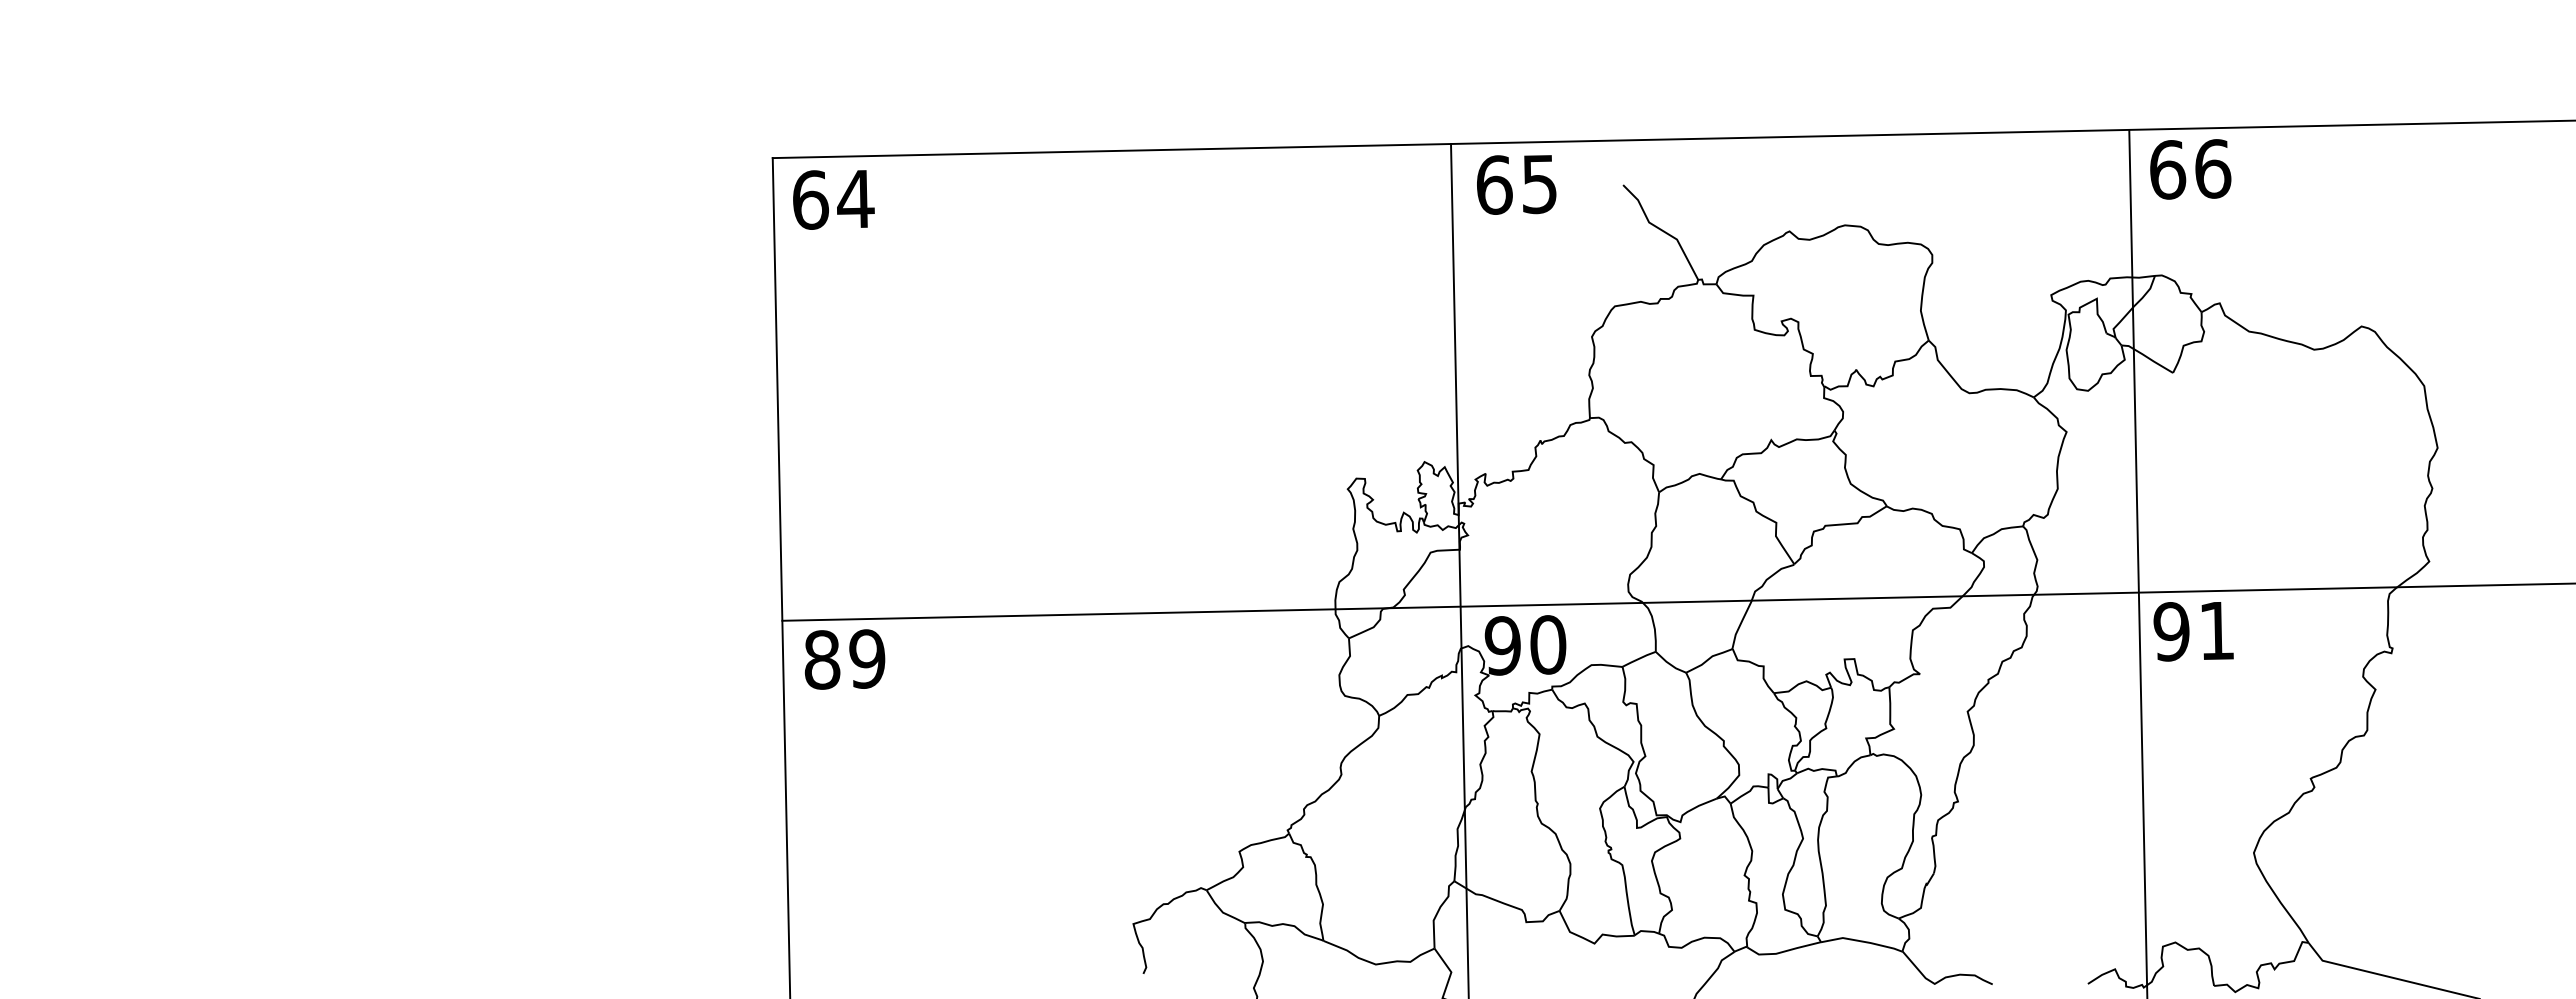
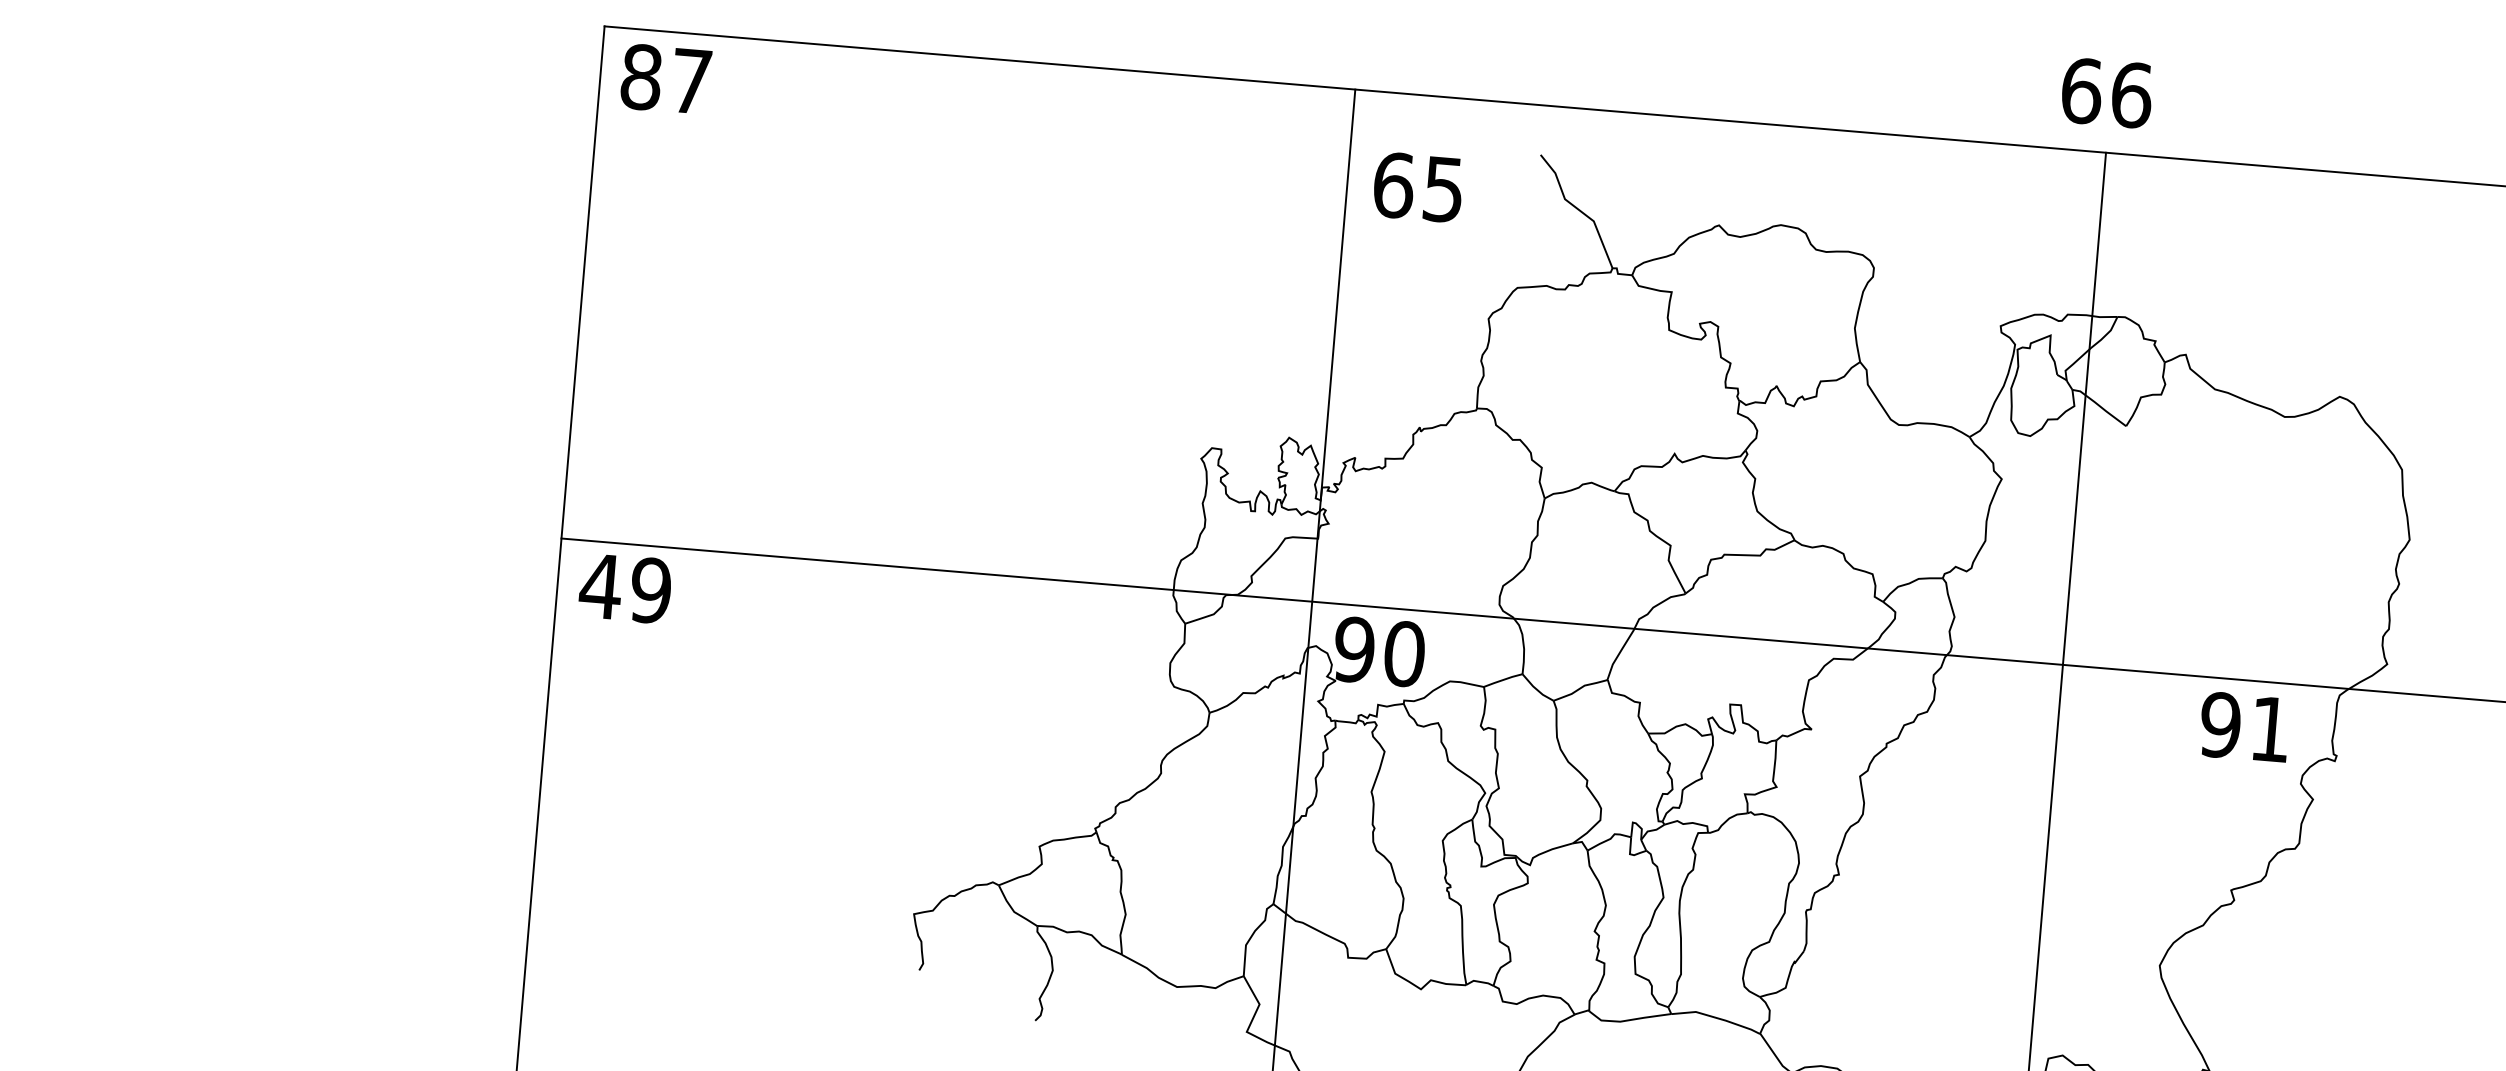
text: (2190, 169) -> (2106, 93), moved
text: (1516, 184) -> (1418, 187), moved
text: (833, 199) -> (666, 79), 64 -> 87
text: (2193, 631) -> (2244, 727), moved
text: (822, 659) -> (601, 585), 89 -> 49

